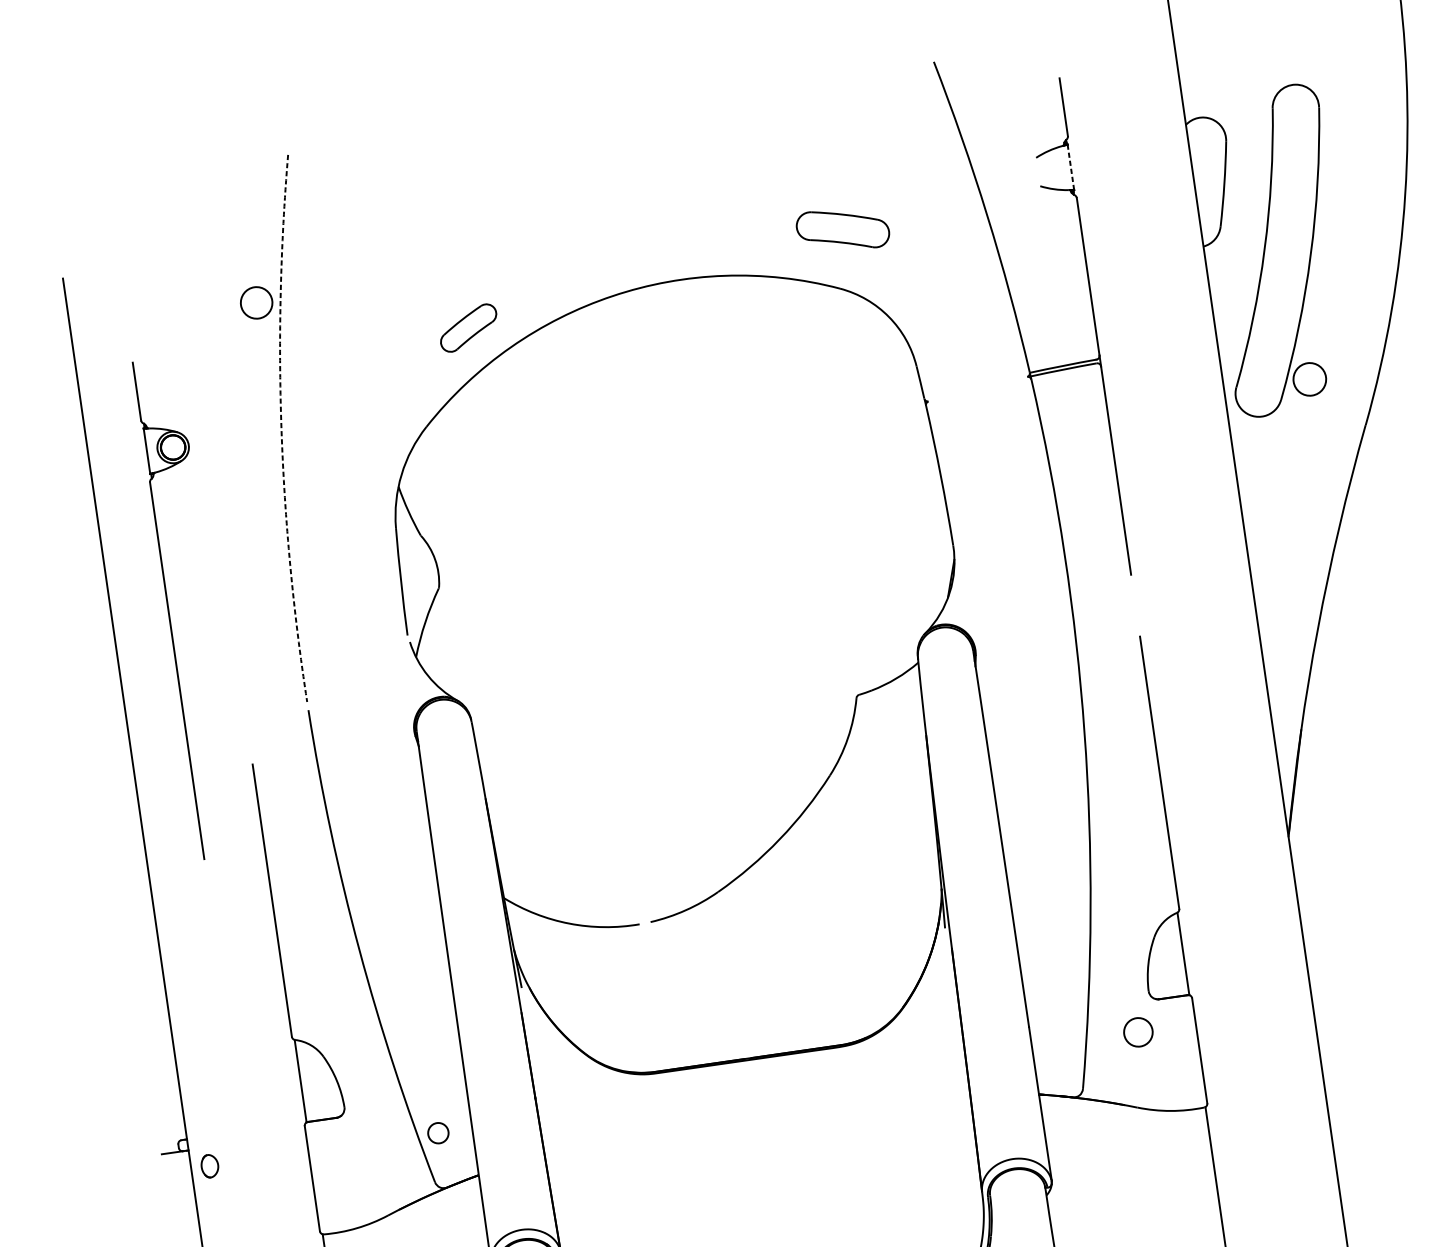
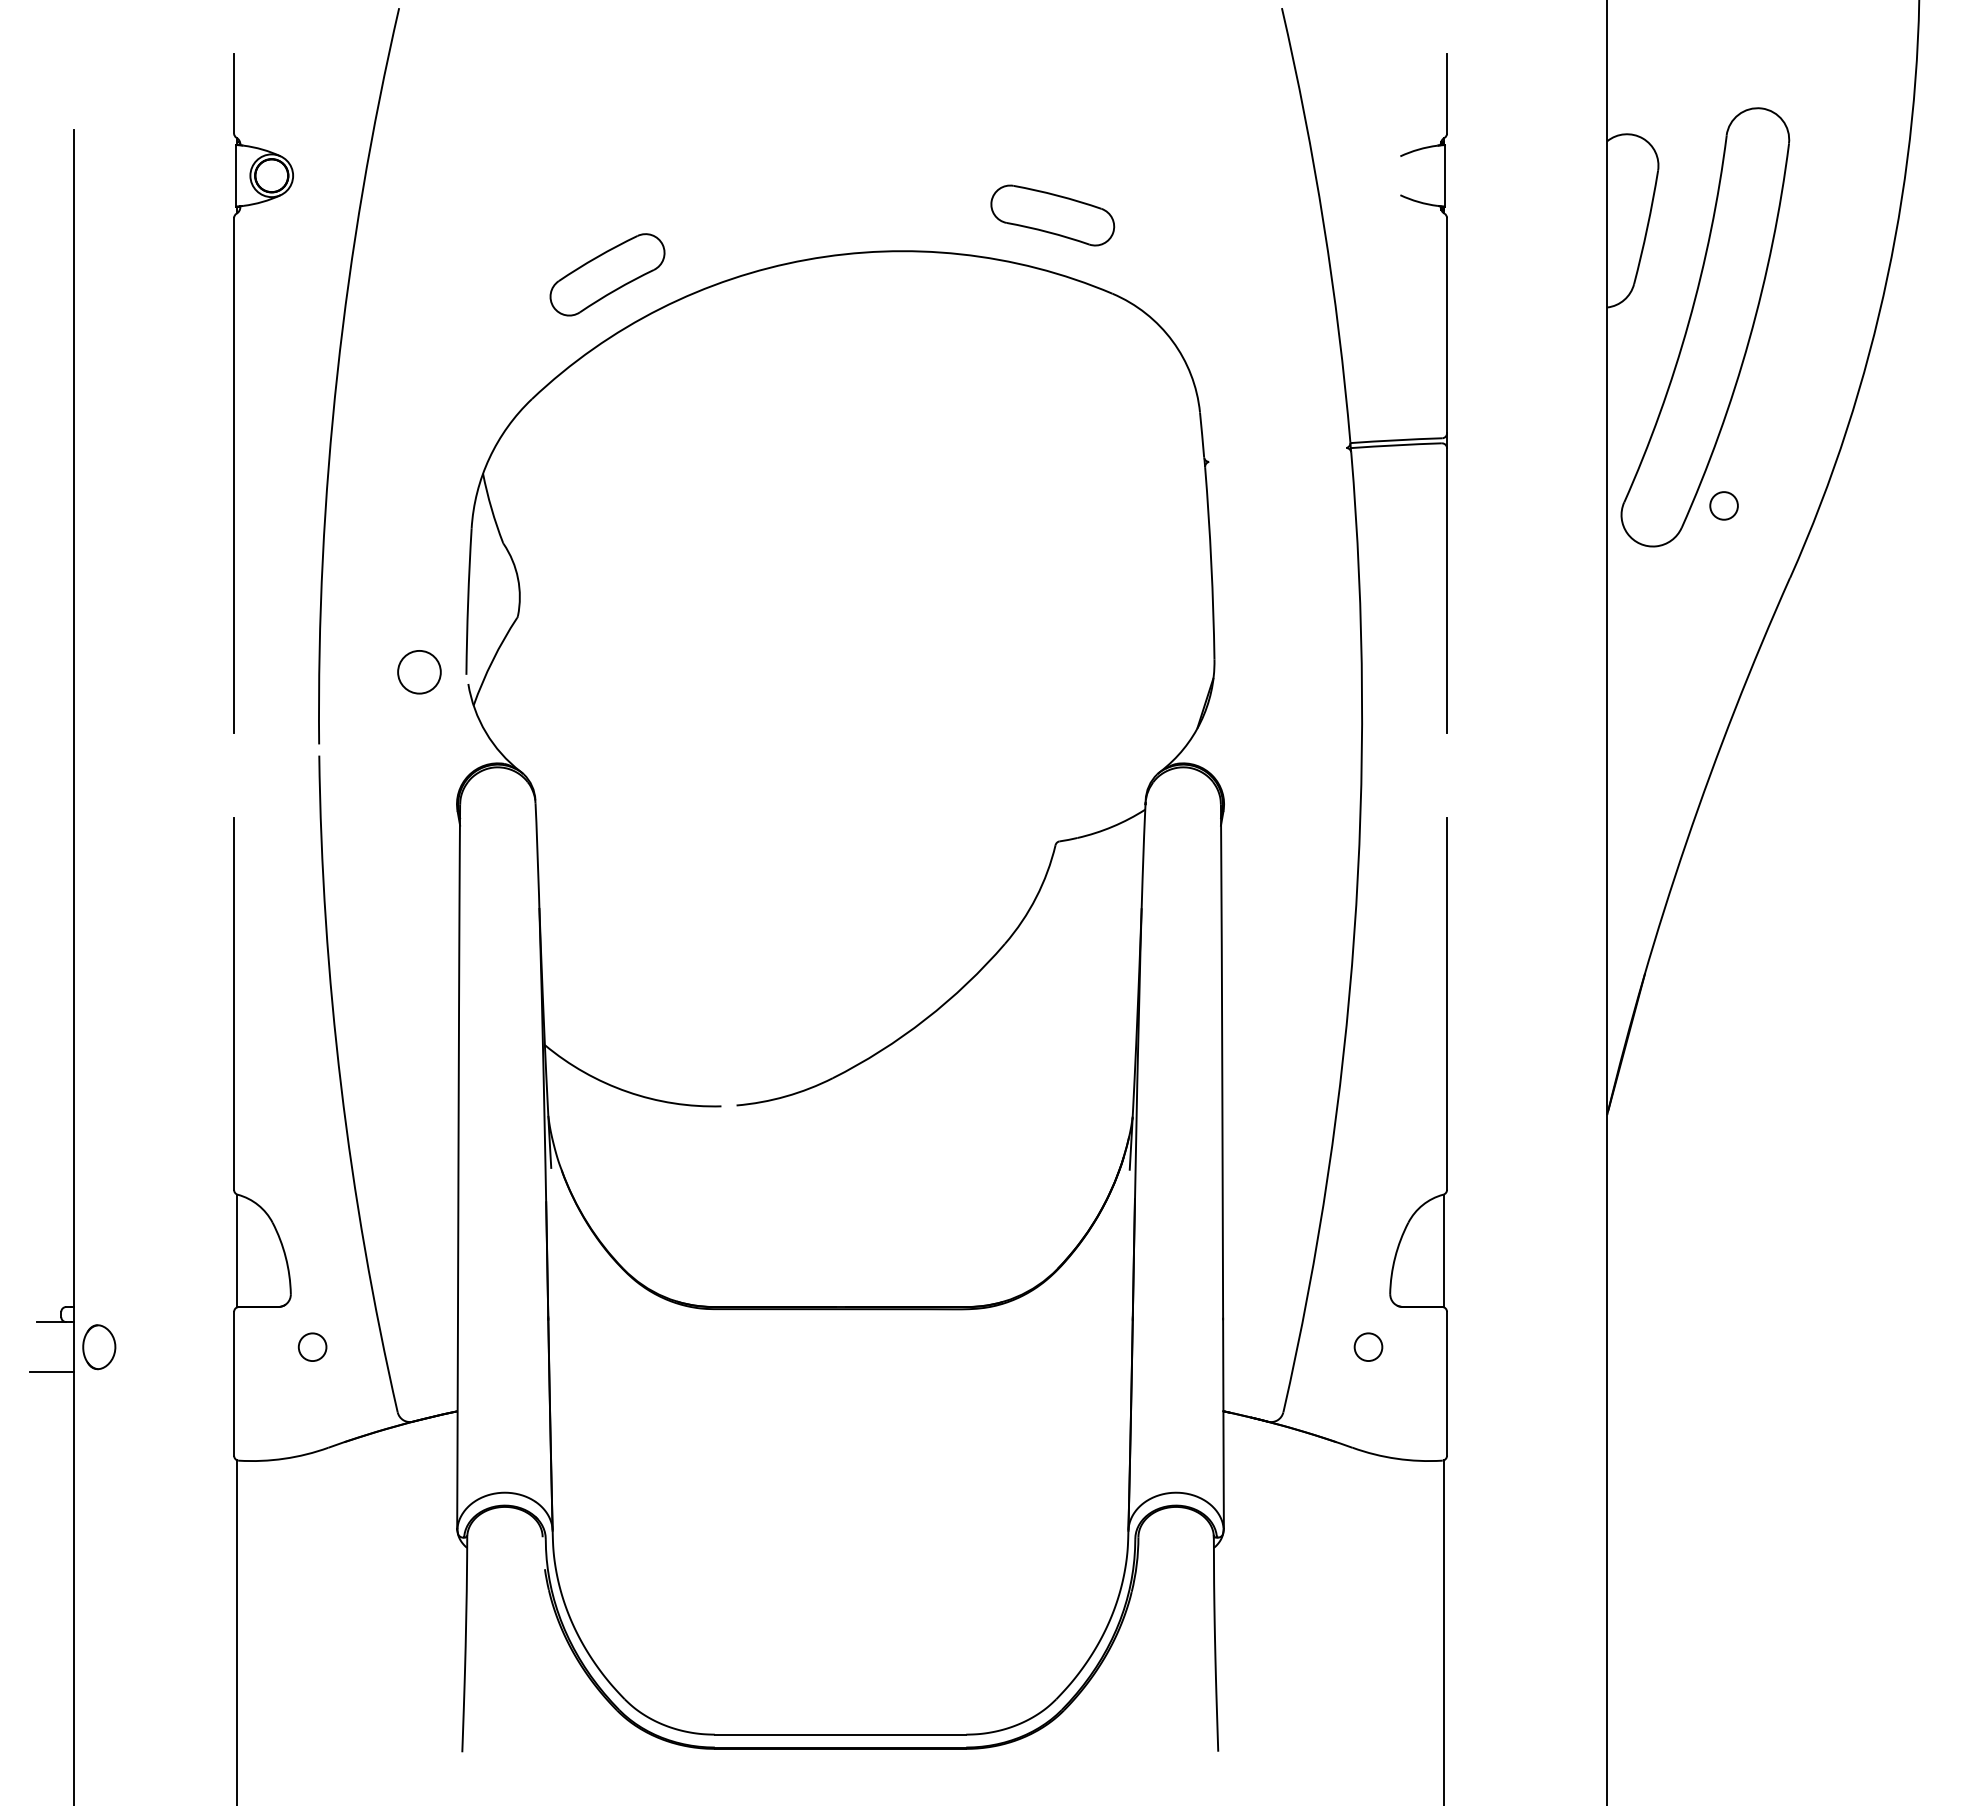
line: (1071, 167) -> (1445, 175), dashed -> solid
part: (842, 229) -> (1052, 215), moved
circle: (256, 303) -> (419, 672), moved
part: (468, 327) -> (607, 274), size x1.43
circle: (1309, 379) -> (1723, 505), size x0.62
arc: (281, 428) -> (337, 373), dashed -> solid
part: (168, 610) -> (234, 393), moved
circle: (1138, 1031) -> (1368, 1346), size x0.71
circle: (438, 1132) -> (312, 1346), moved
part: (210, 1166) -> (99, 1347), size x1.43
line: (177, 1189) -> (51, 1372), added

